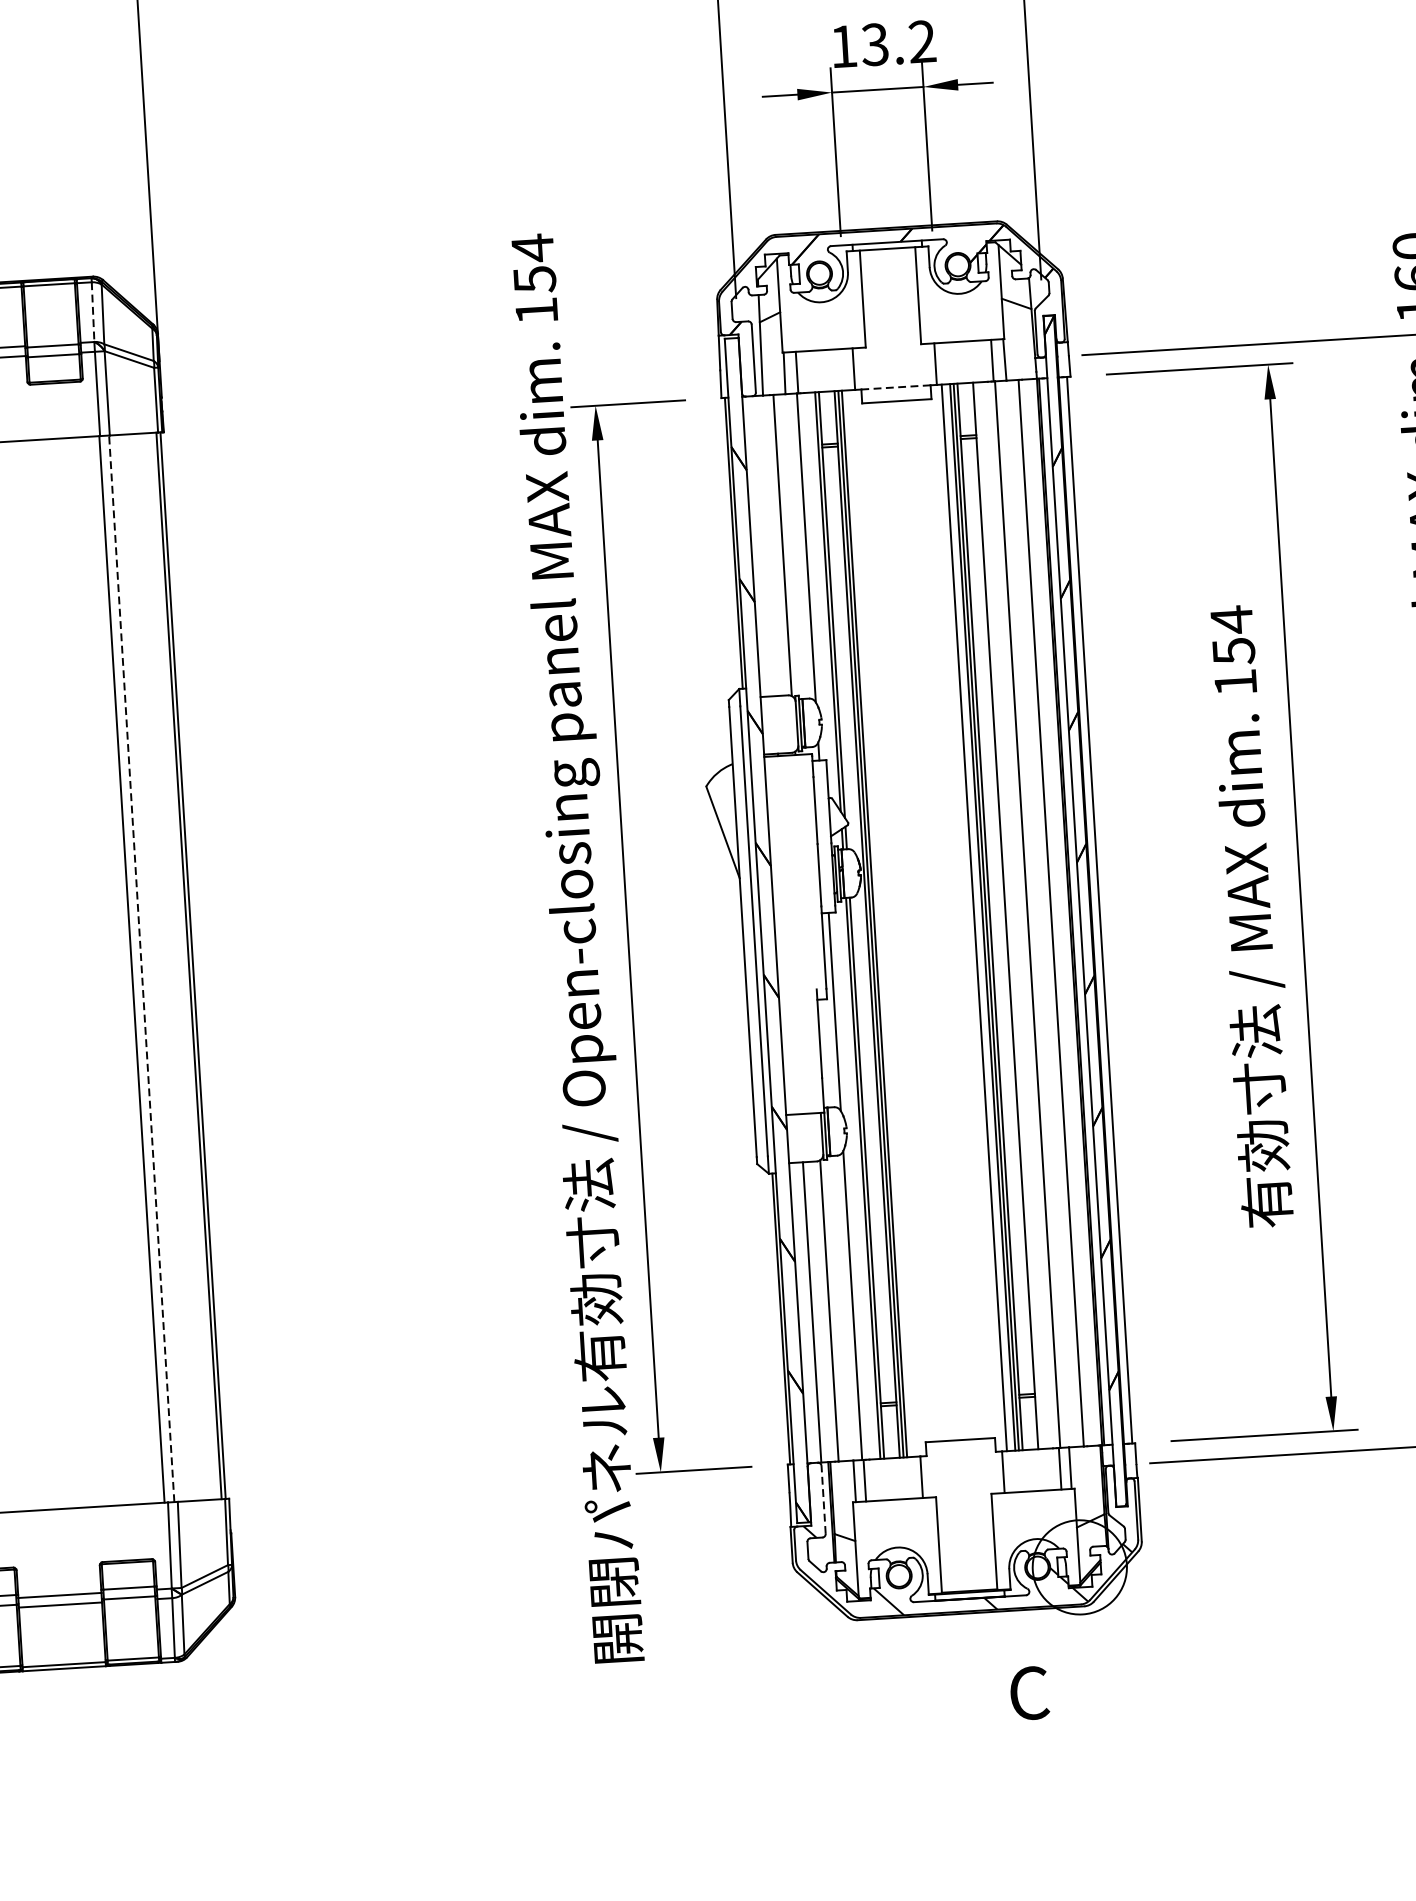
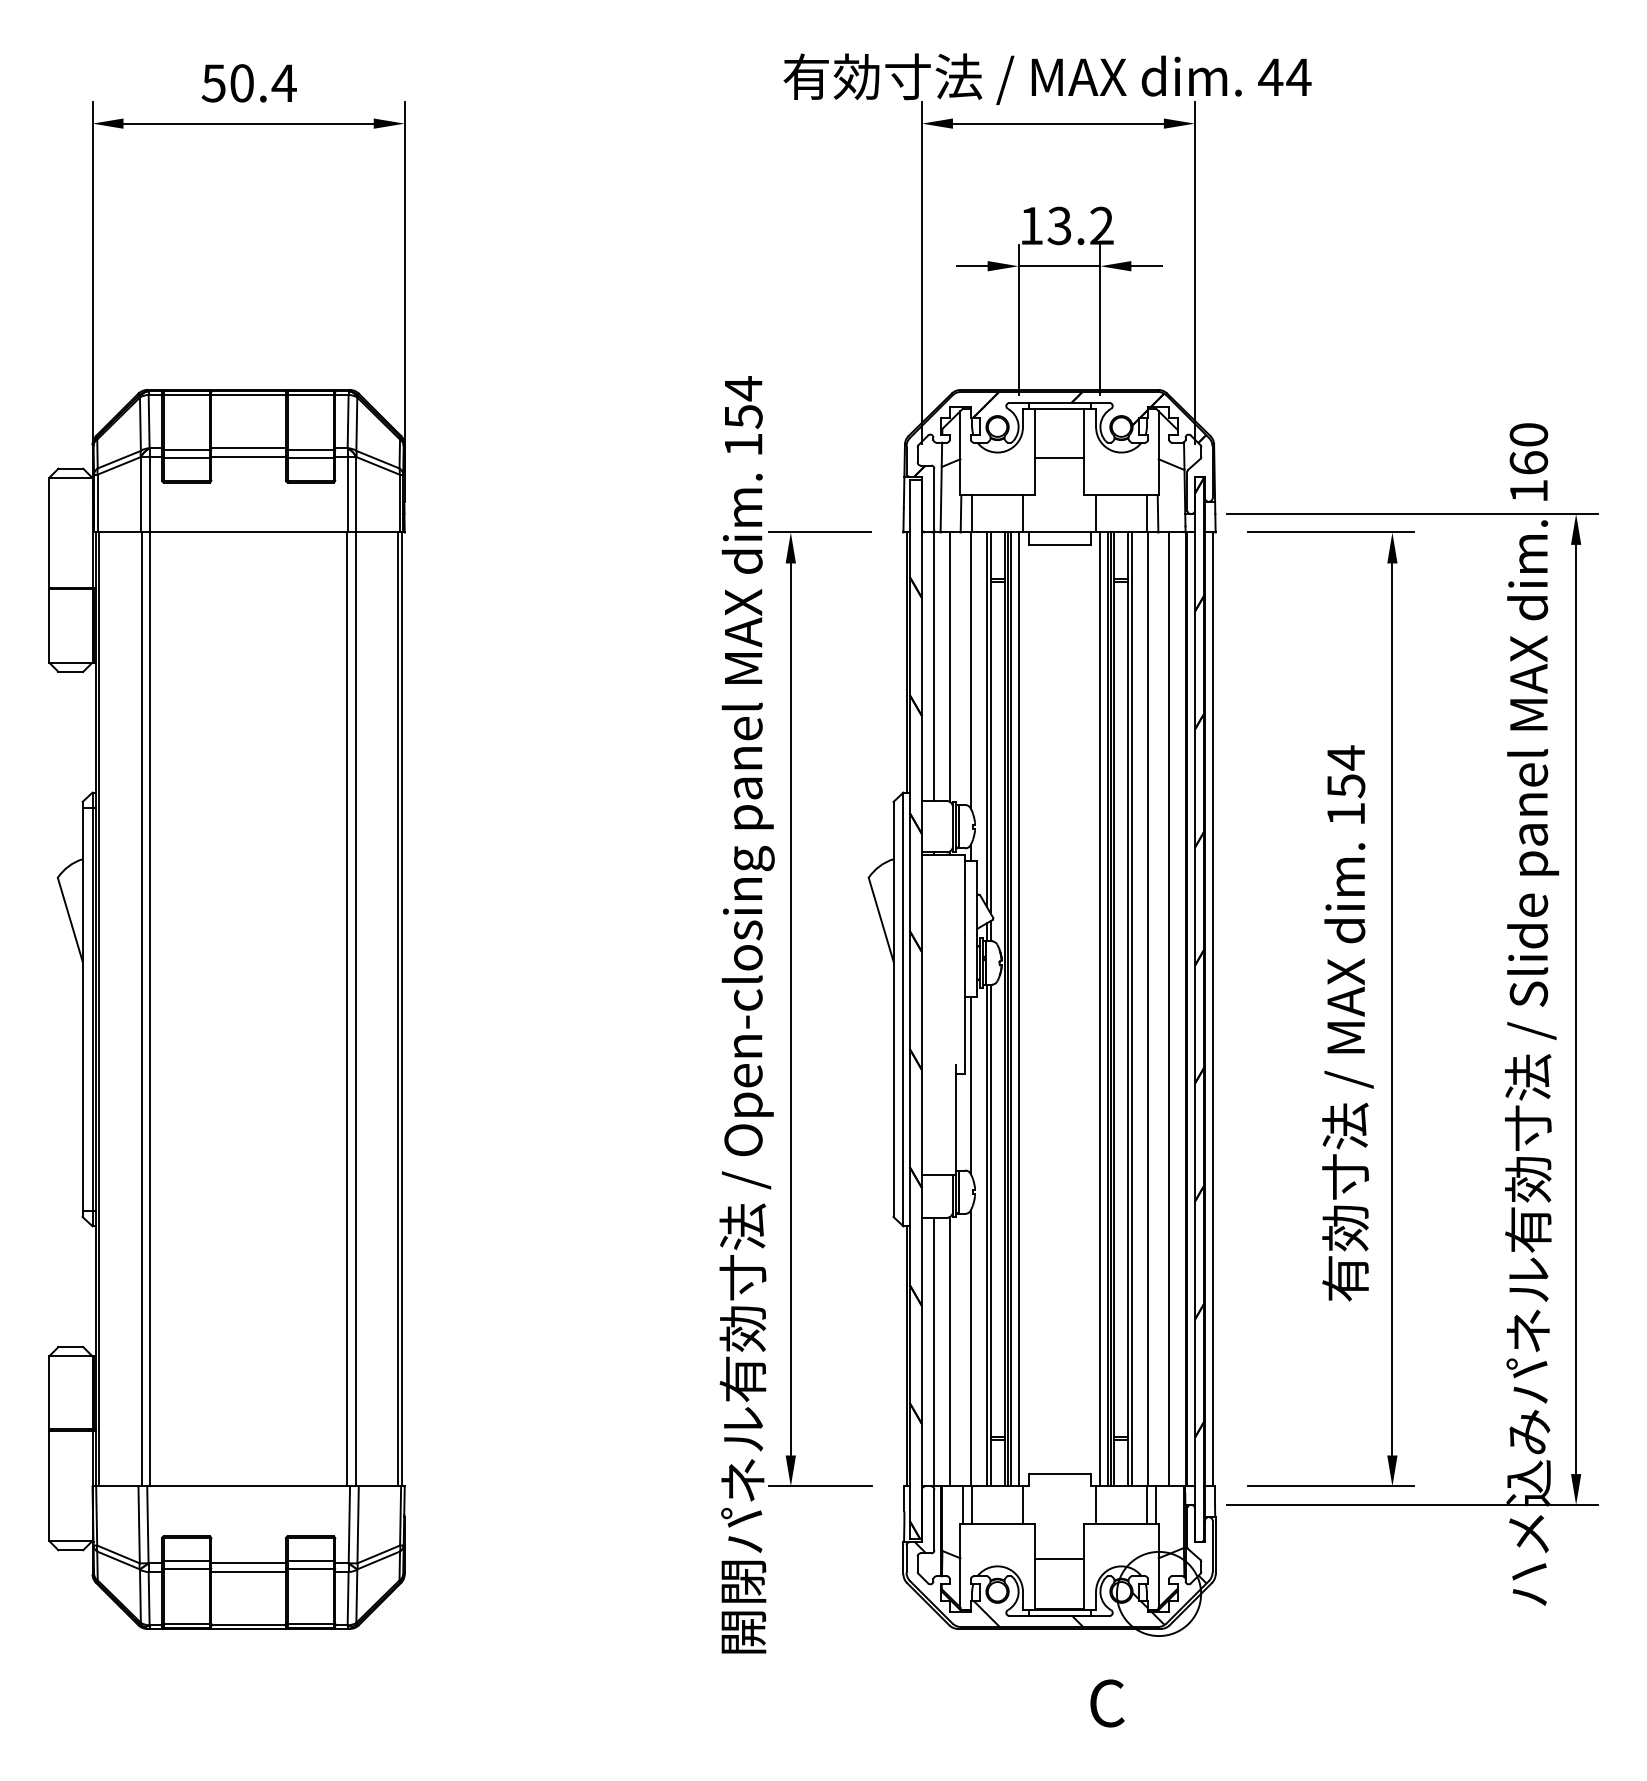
line: (890, 304) -> (1059, 458), added
line: (93, 311) -> (348, 421), dashed -> solid
line: (895, 387) -> (1059, 532), dashed -> solid
line: (765, 545) -> (934, 666), added
line: (1009, 915) -> (1131, 1009), added
line: (882, 923) -> (1018, 1009), added
line: (141, 968) -> (355, 1009), dashed -> solid
line: (823, 1499) -> (934, 1519), dashed -> solid
line: (966, 1535) -> (1059, 1559), added

